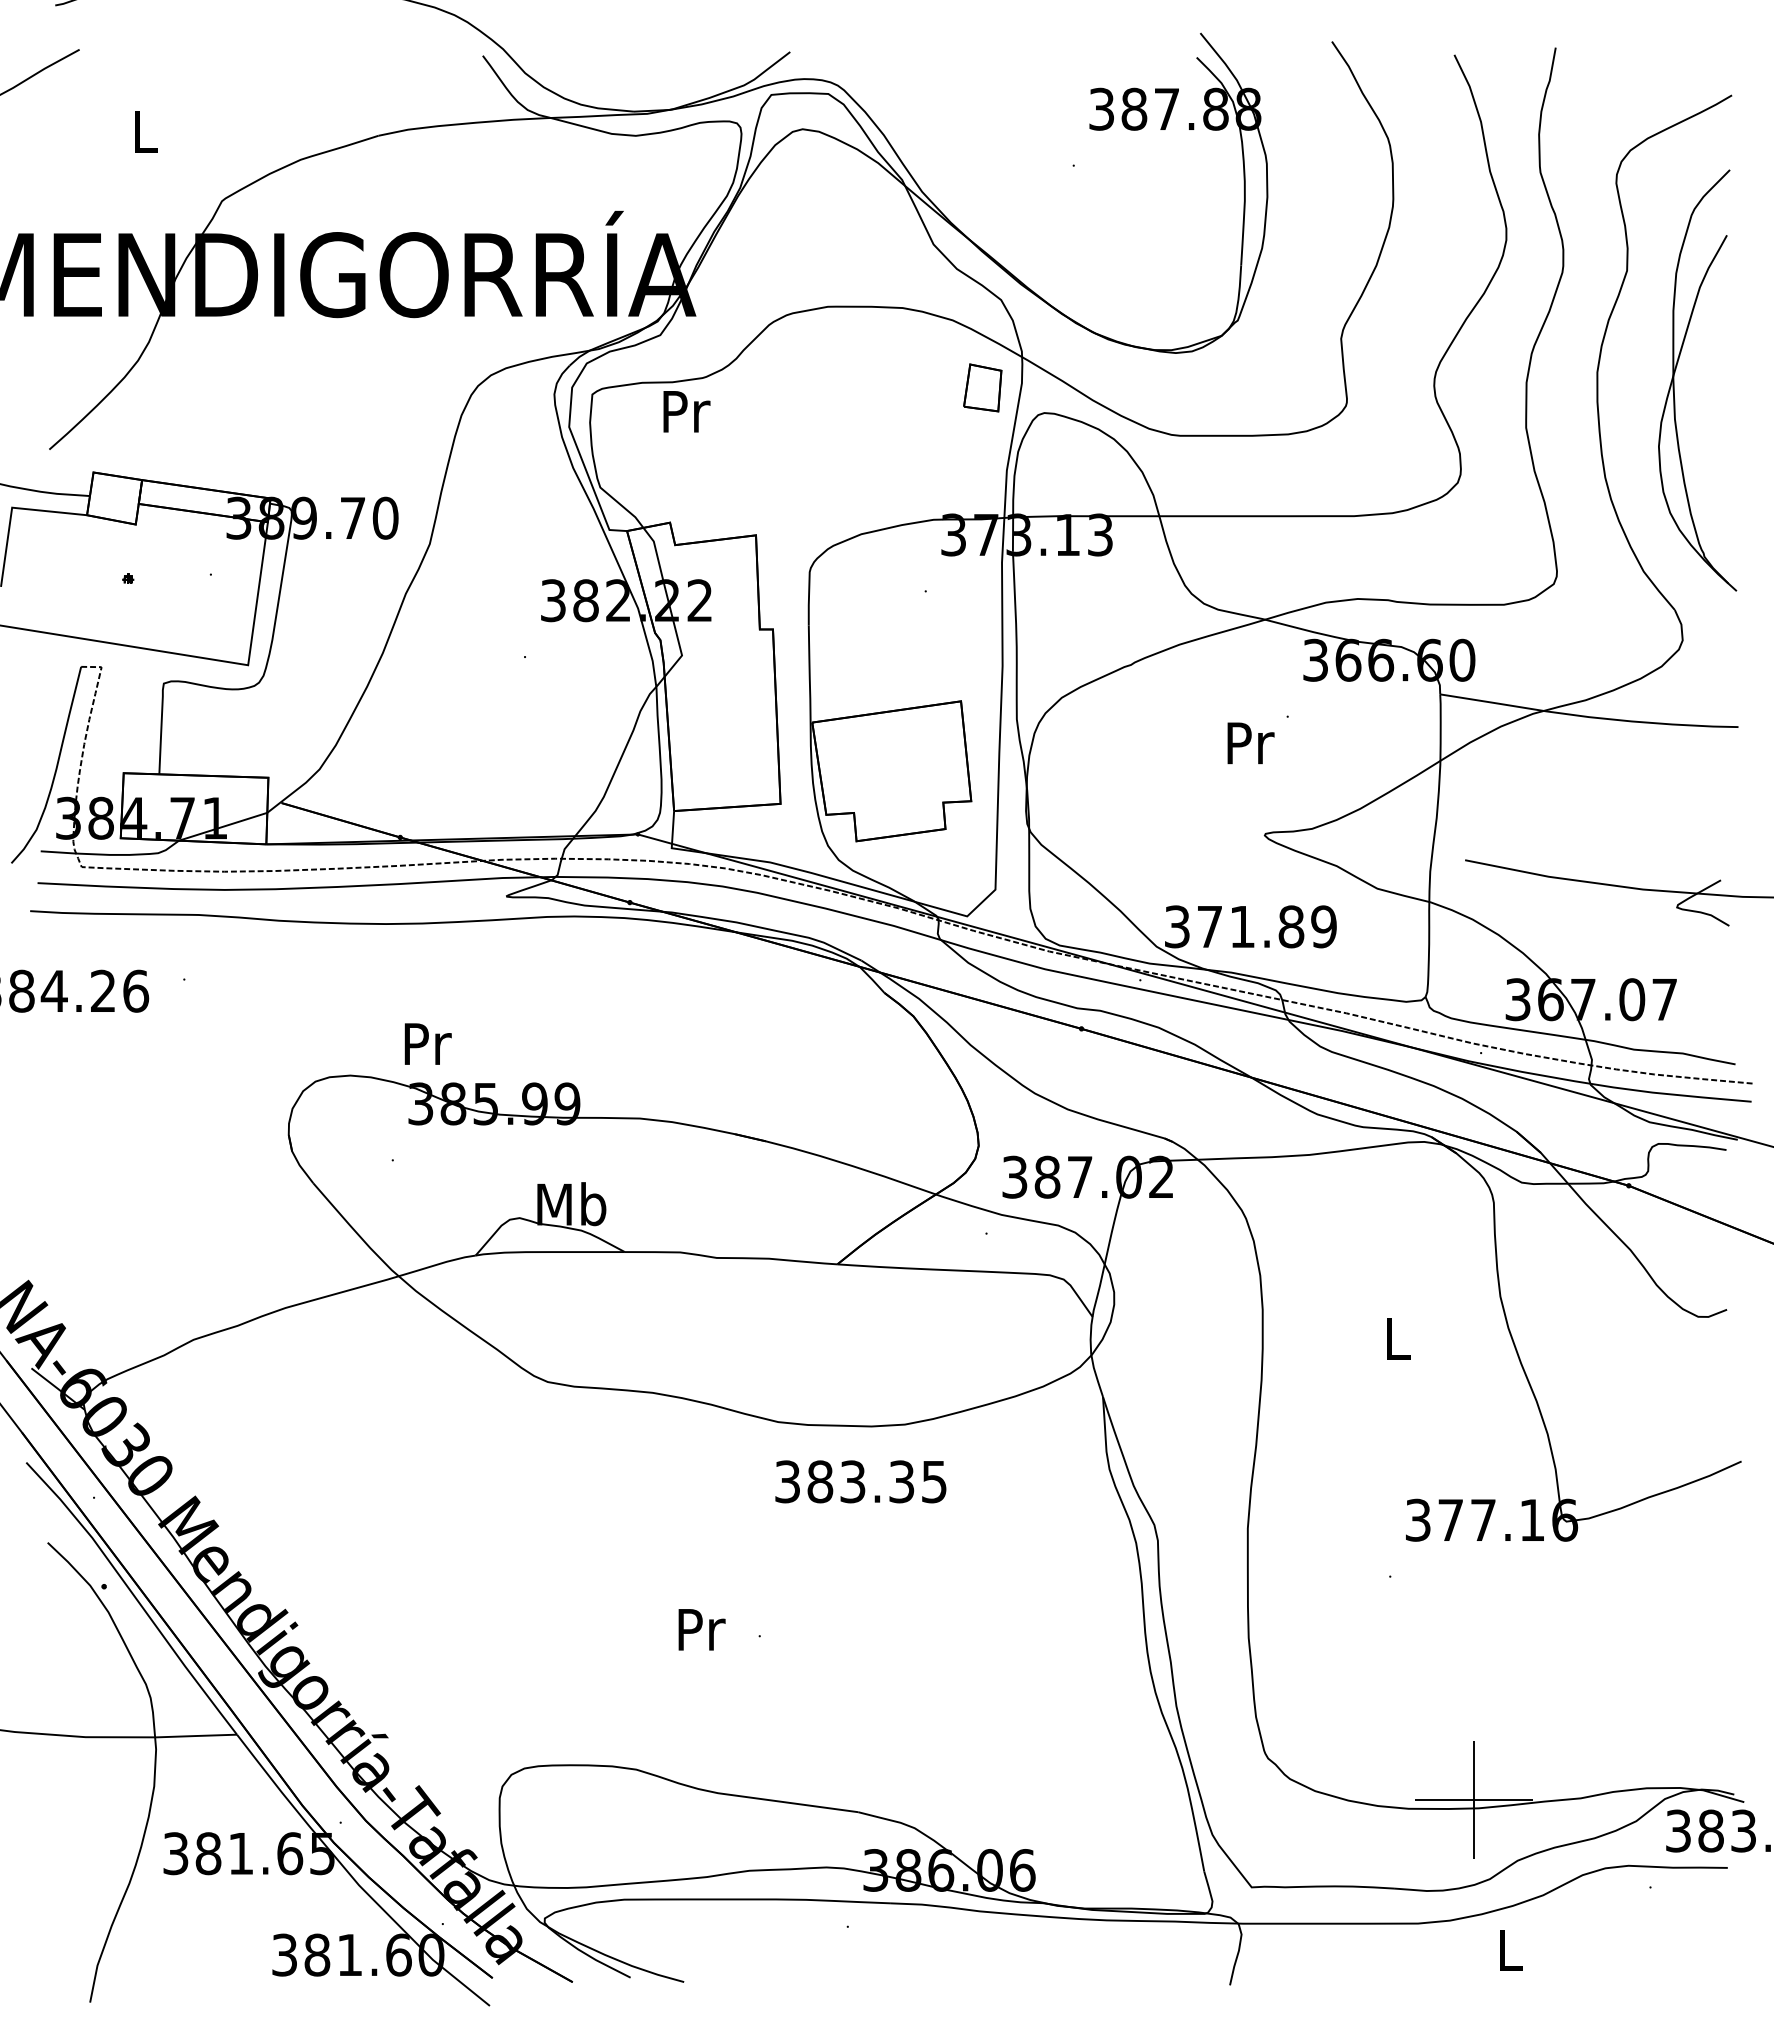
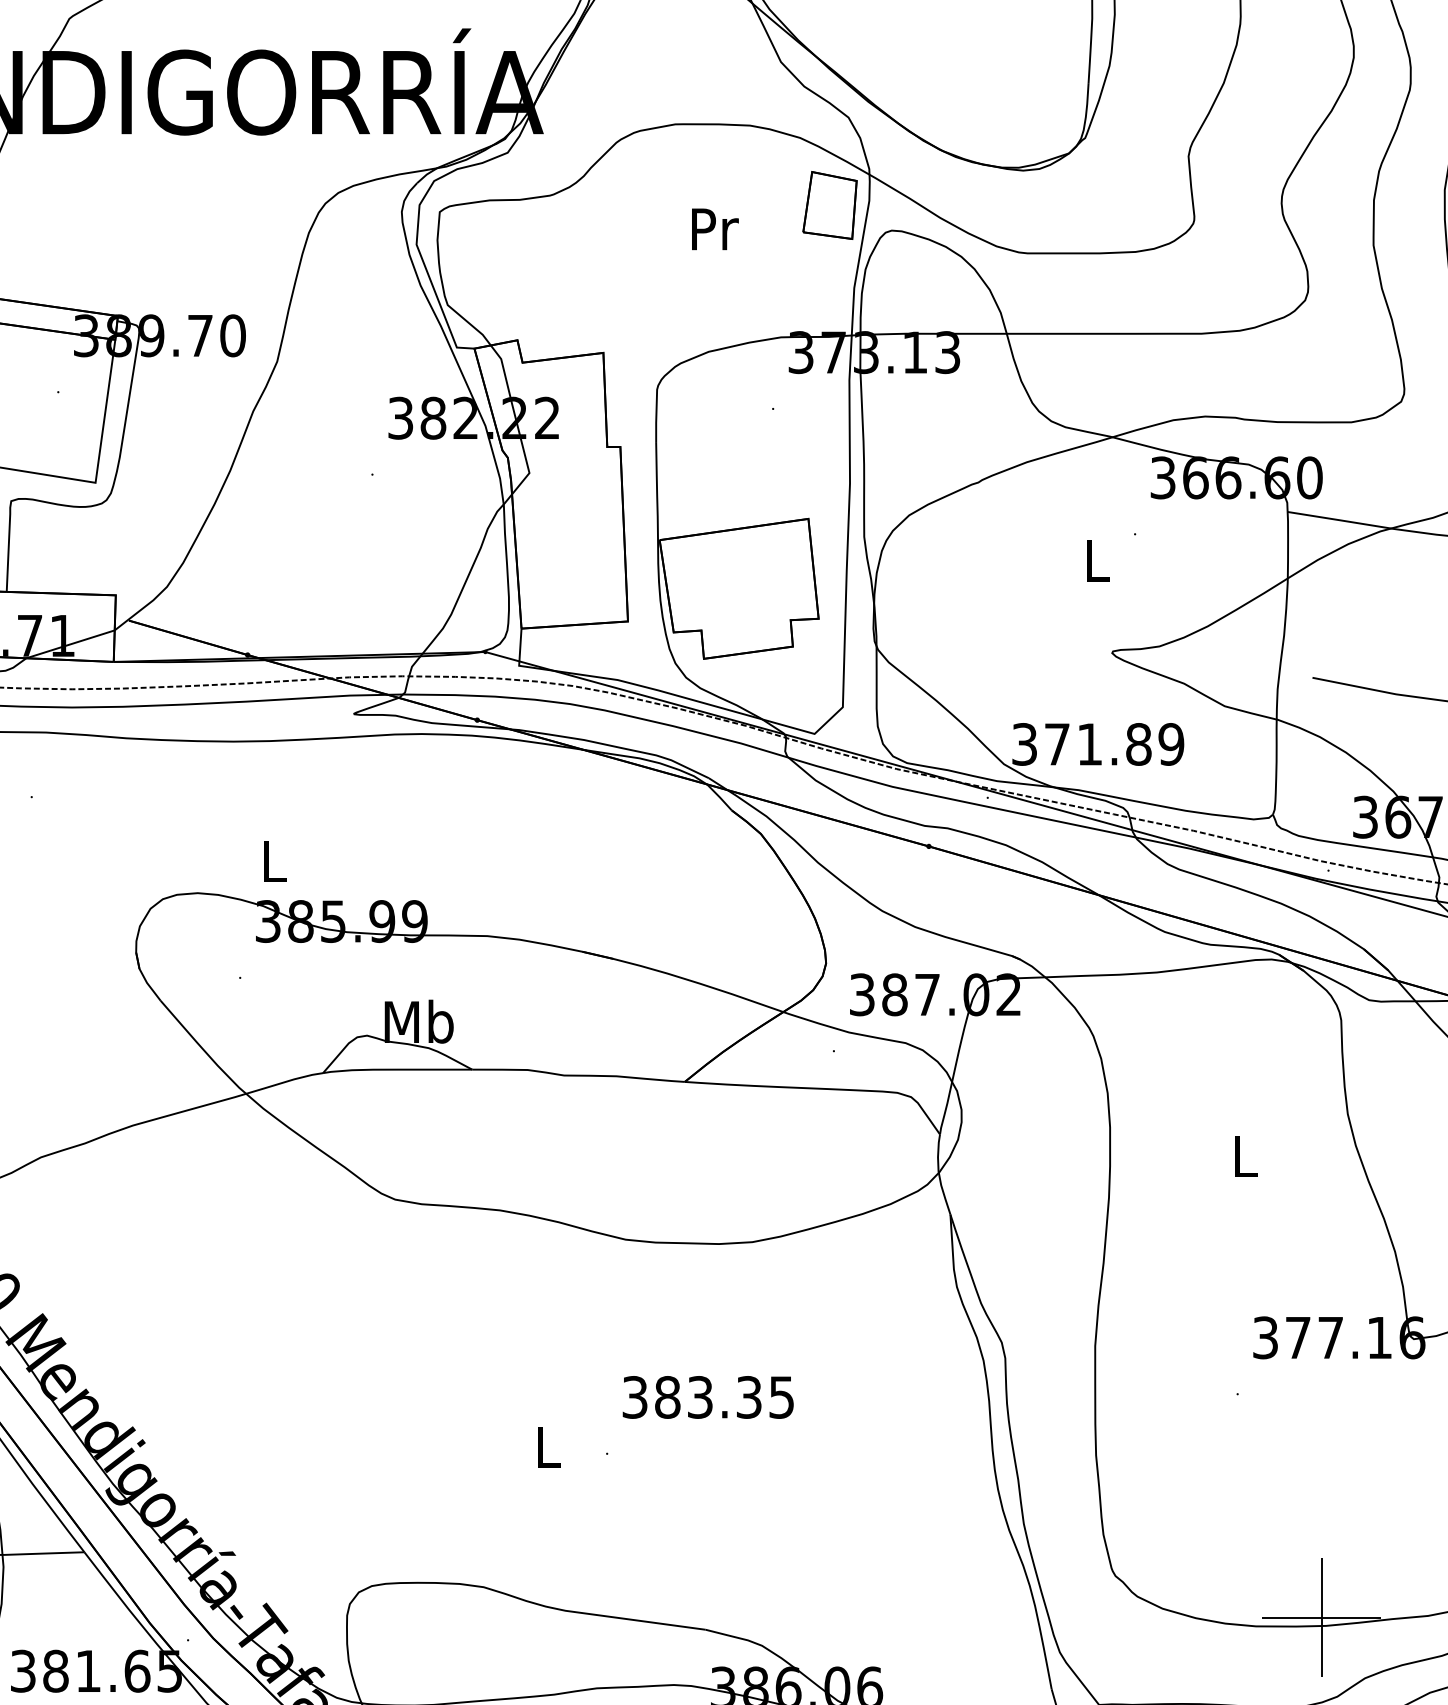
part: (982, 387) -> (829, 205), size x1.43
text: (686, 411) -> (714, 229), moved
text: (1250, 743) -> (1097, 561), Pr -> L
text: (427, 1043) -> (274, 861), Pr -> L
text: (860, 1481) -> (707, 1397), moved
text: (701, 1629) -> (548, 1447), Pr -> L

